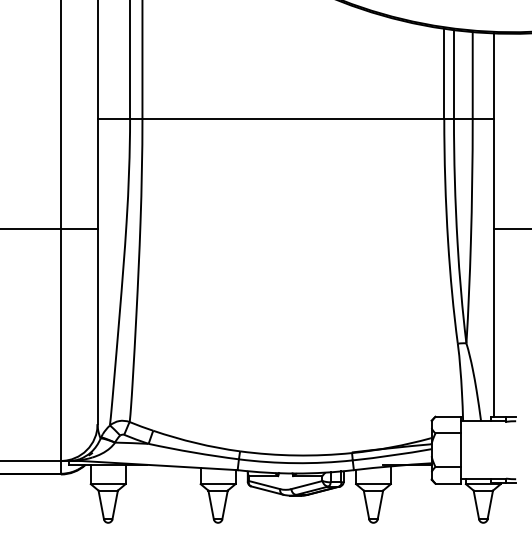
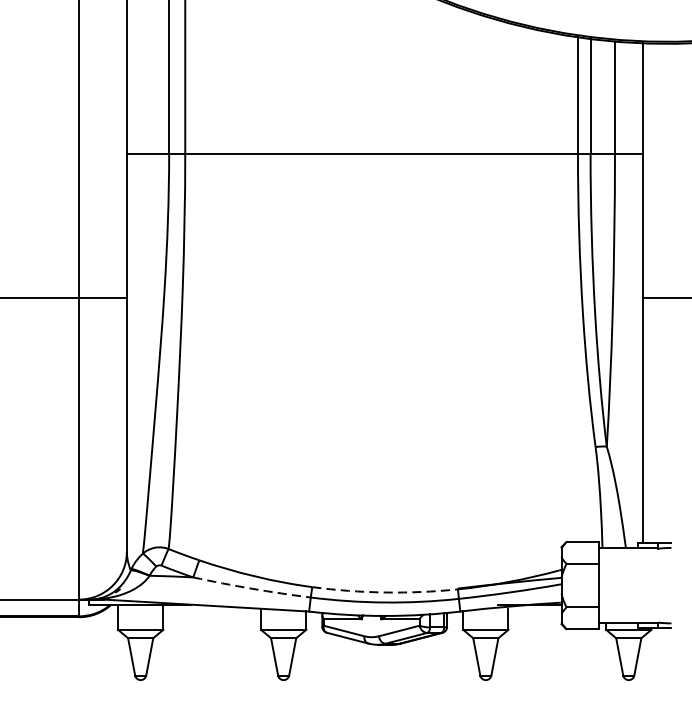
arc: (193, 452) -> (251, 588), solid -> dashed
arc: (296, 455) -> (385, 592), solid -> dashed

